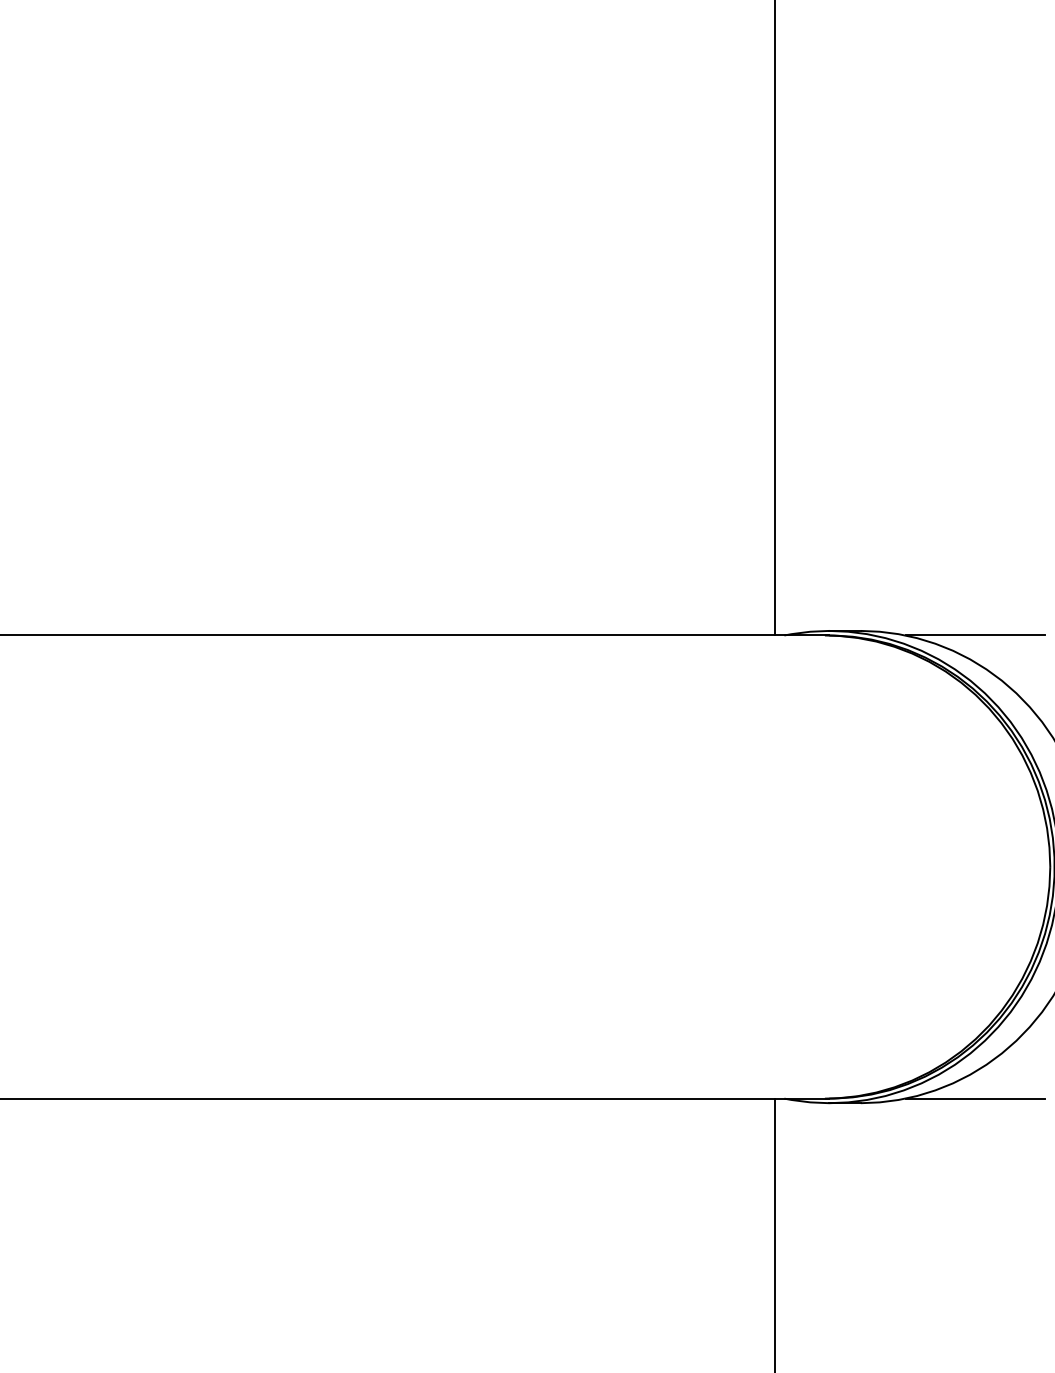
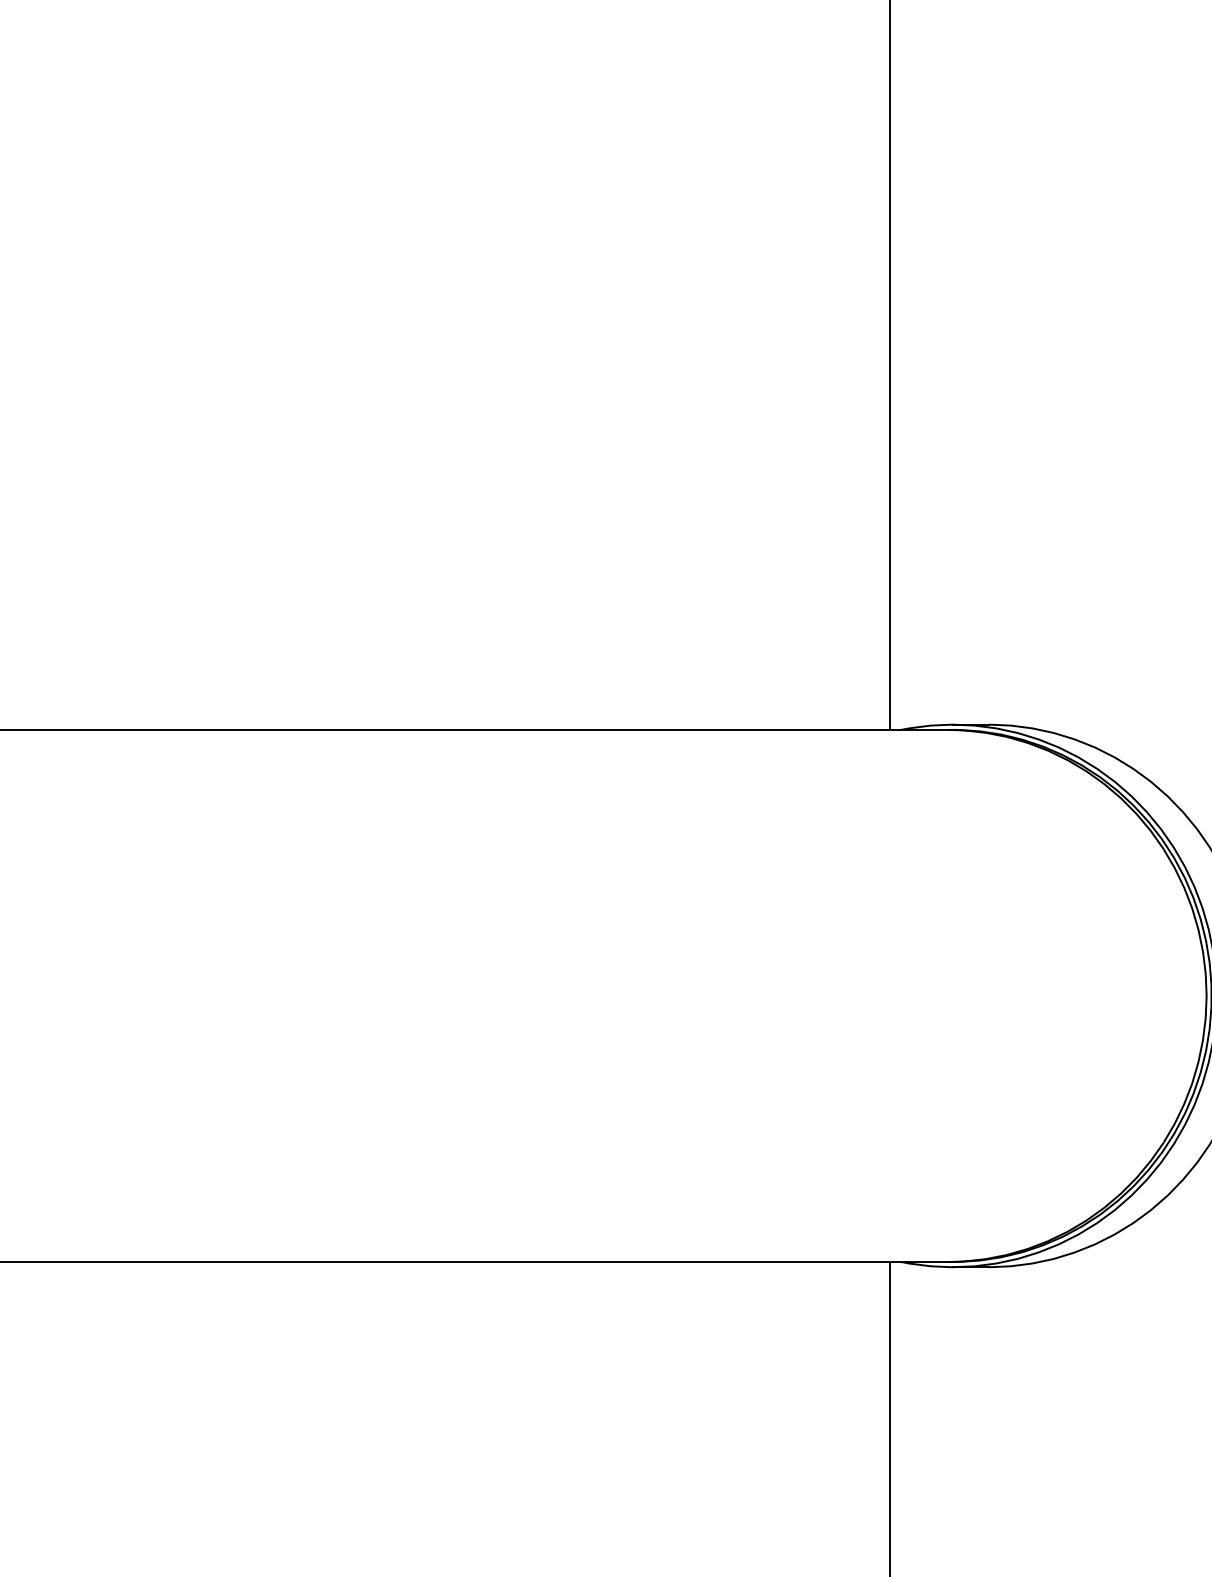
line: (975, 635) -> (1120, 729), removed
line: (975, 1099) -> (1120, 1262), removed

